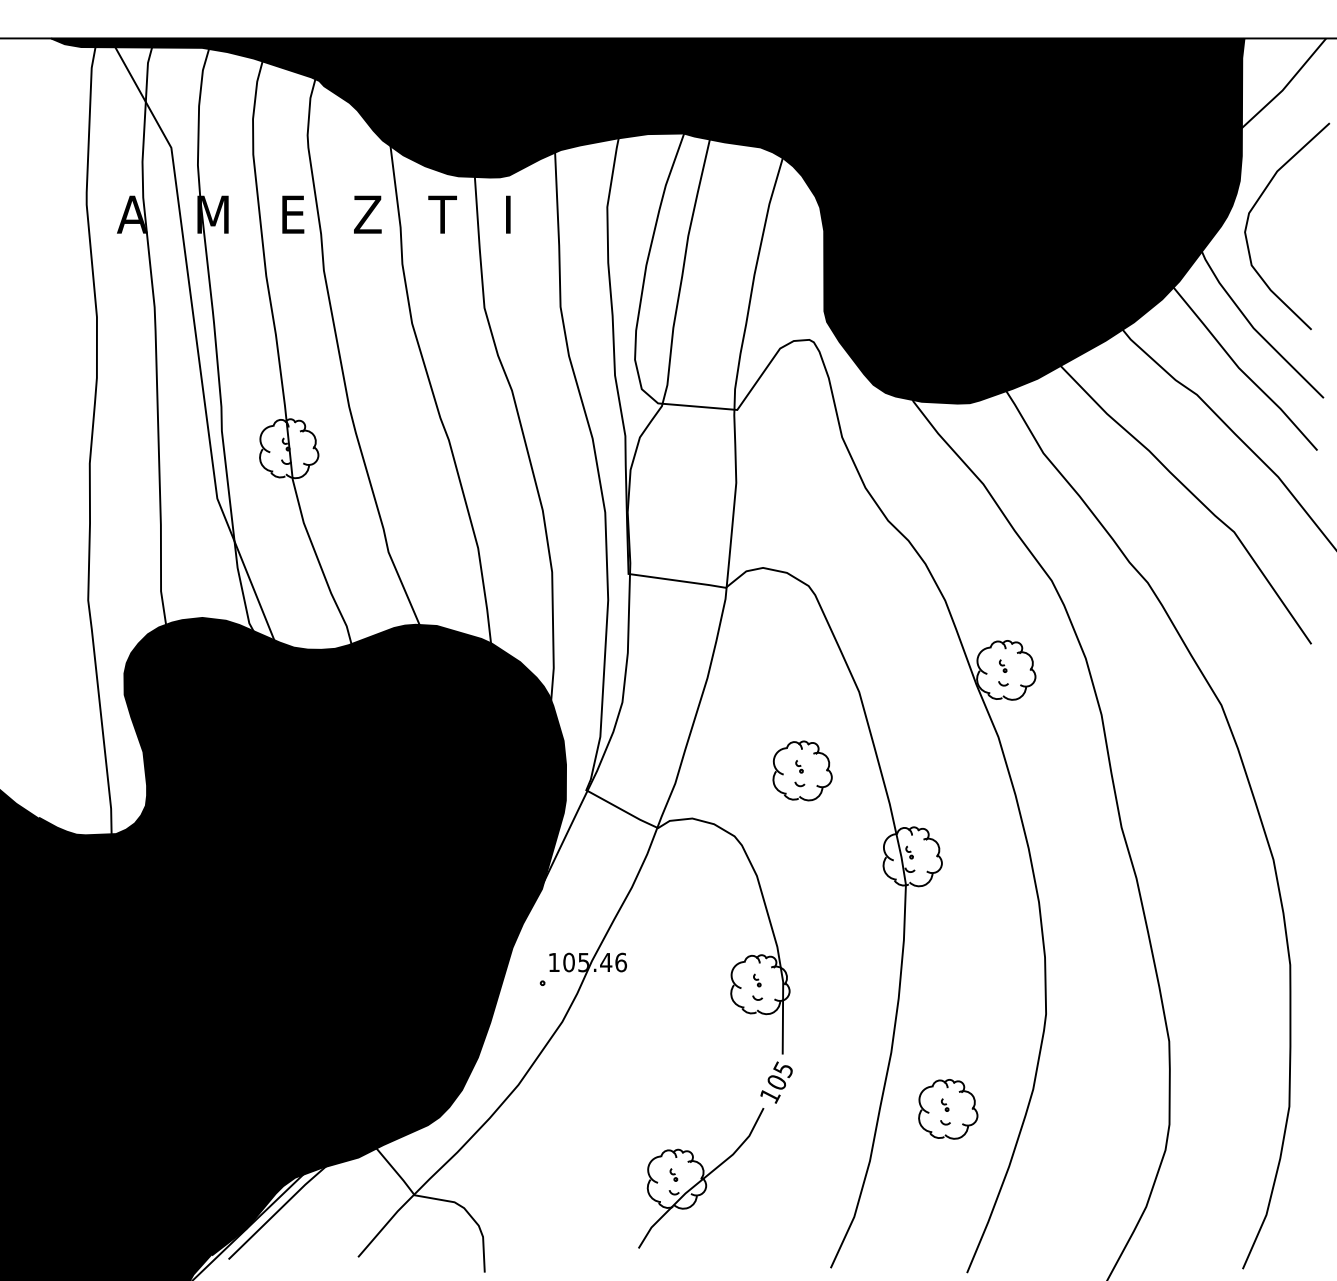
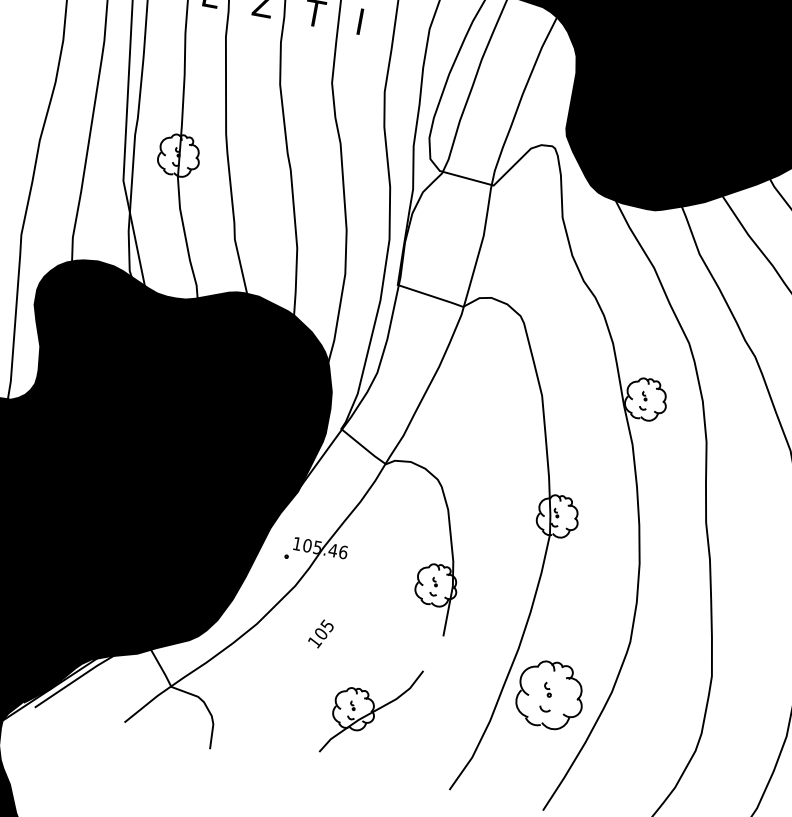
part: (802, 770) -> (493, 442), removed
text: (776, 1082) -> (320, 633), moved
part: (948, 1109) -> (550, 695), size x1.6

